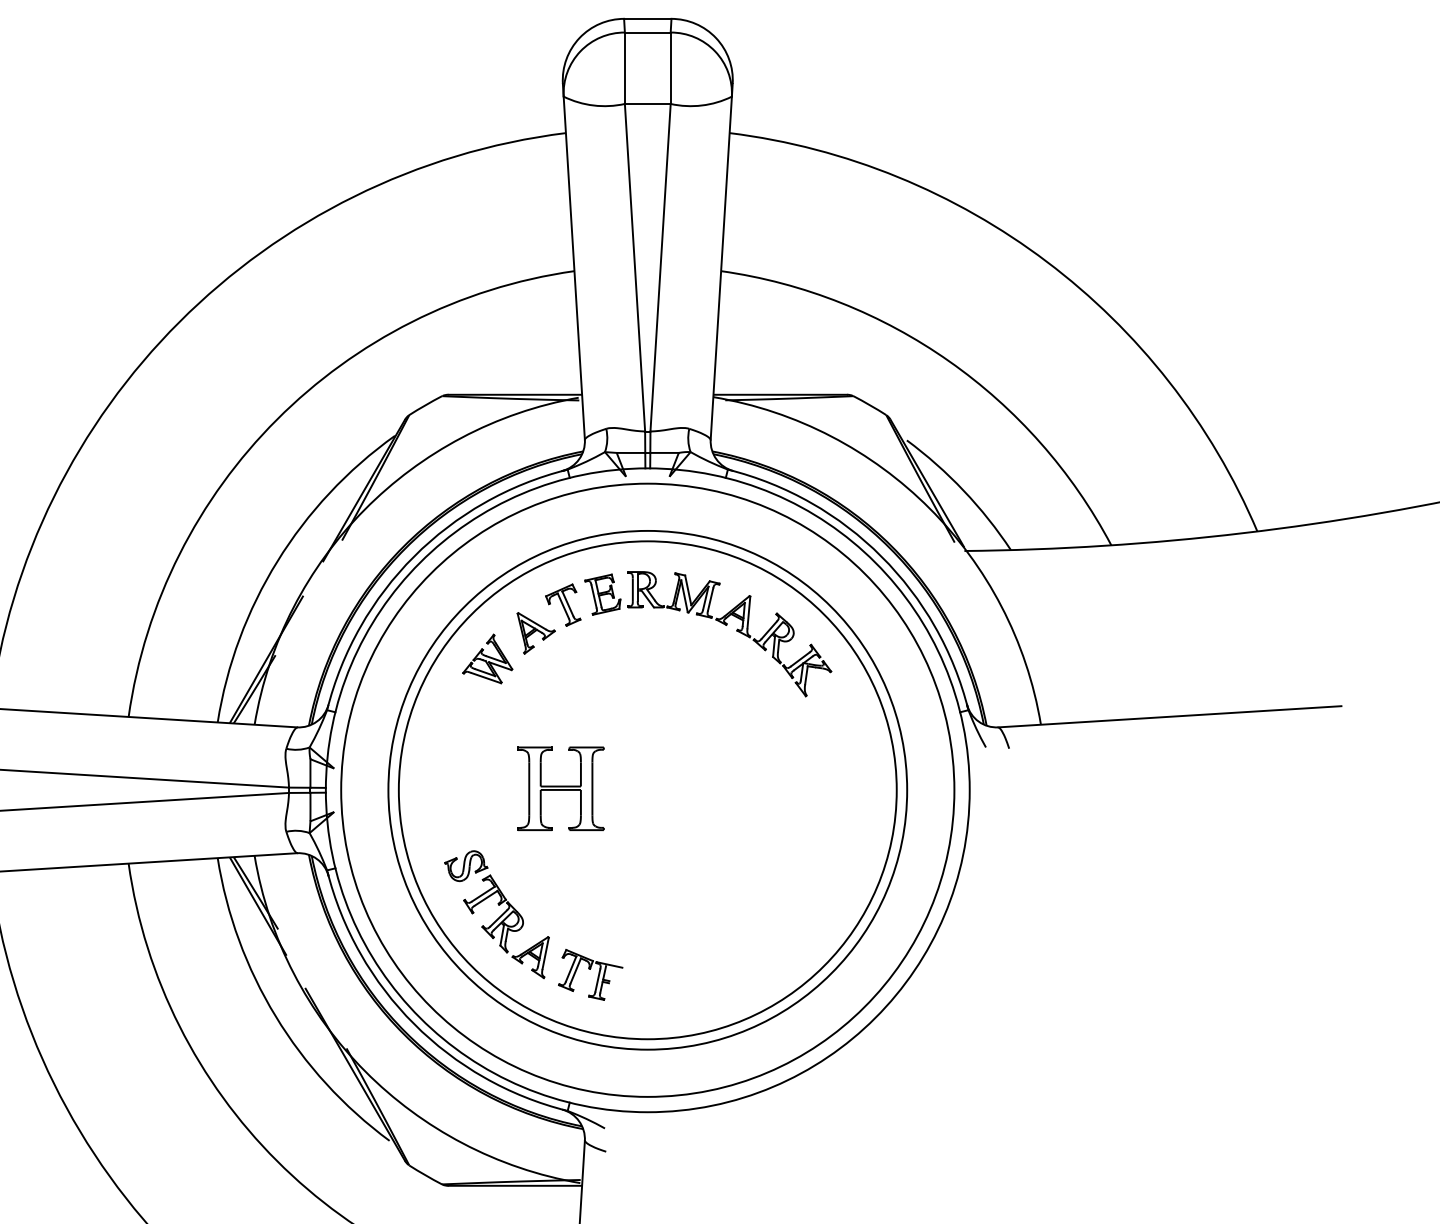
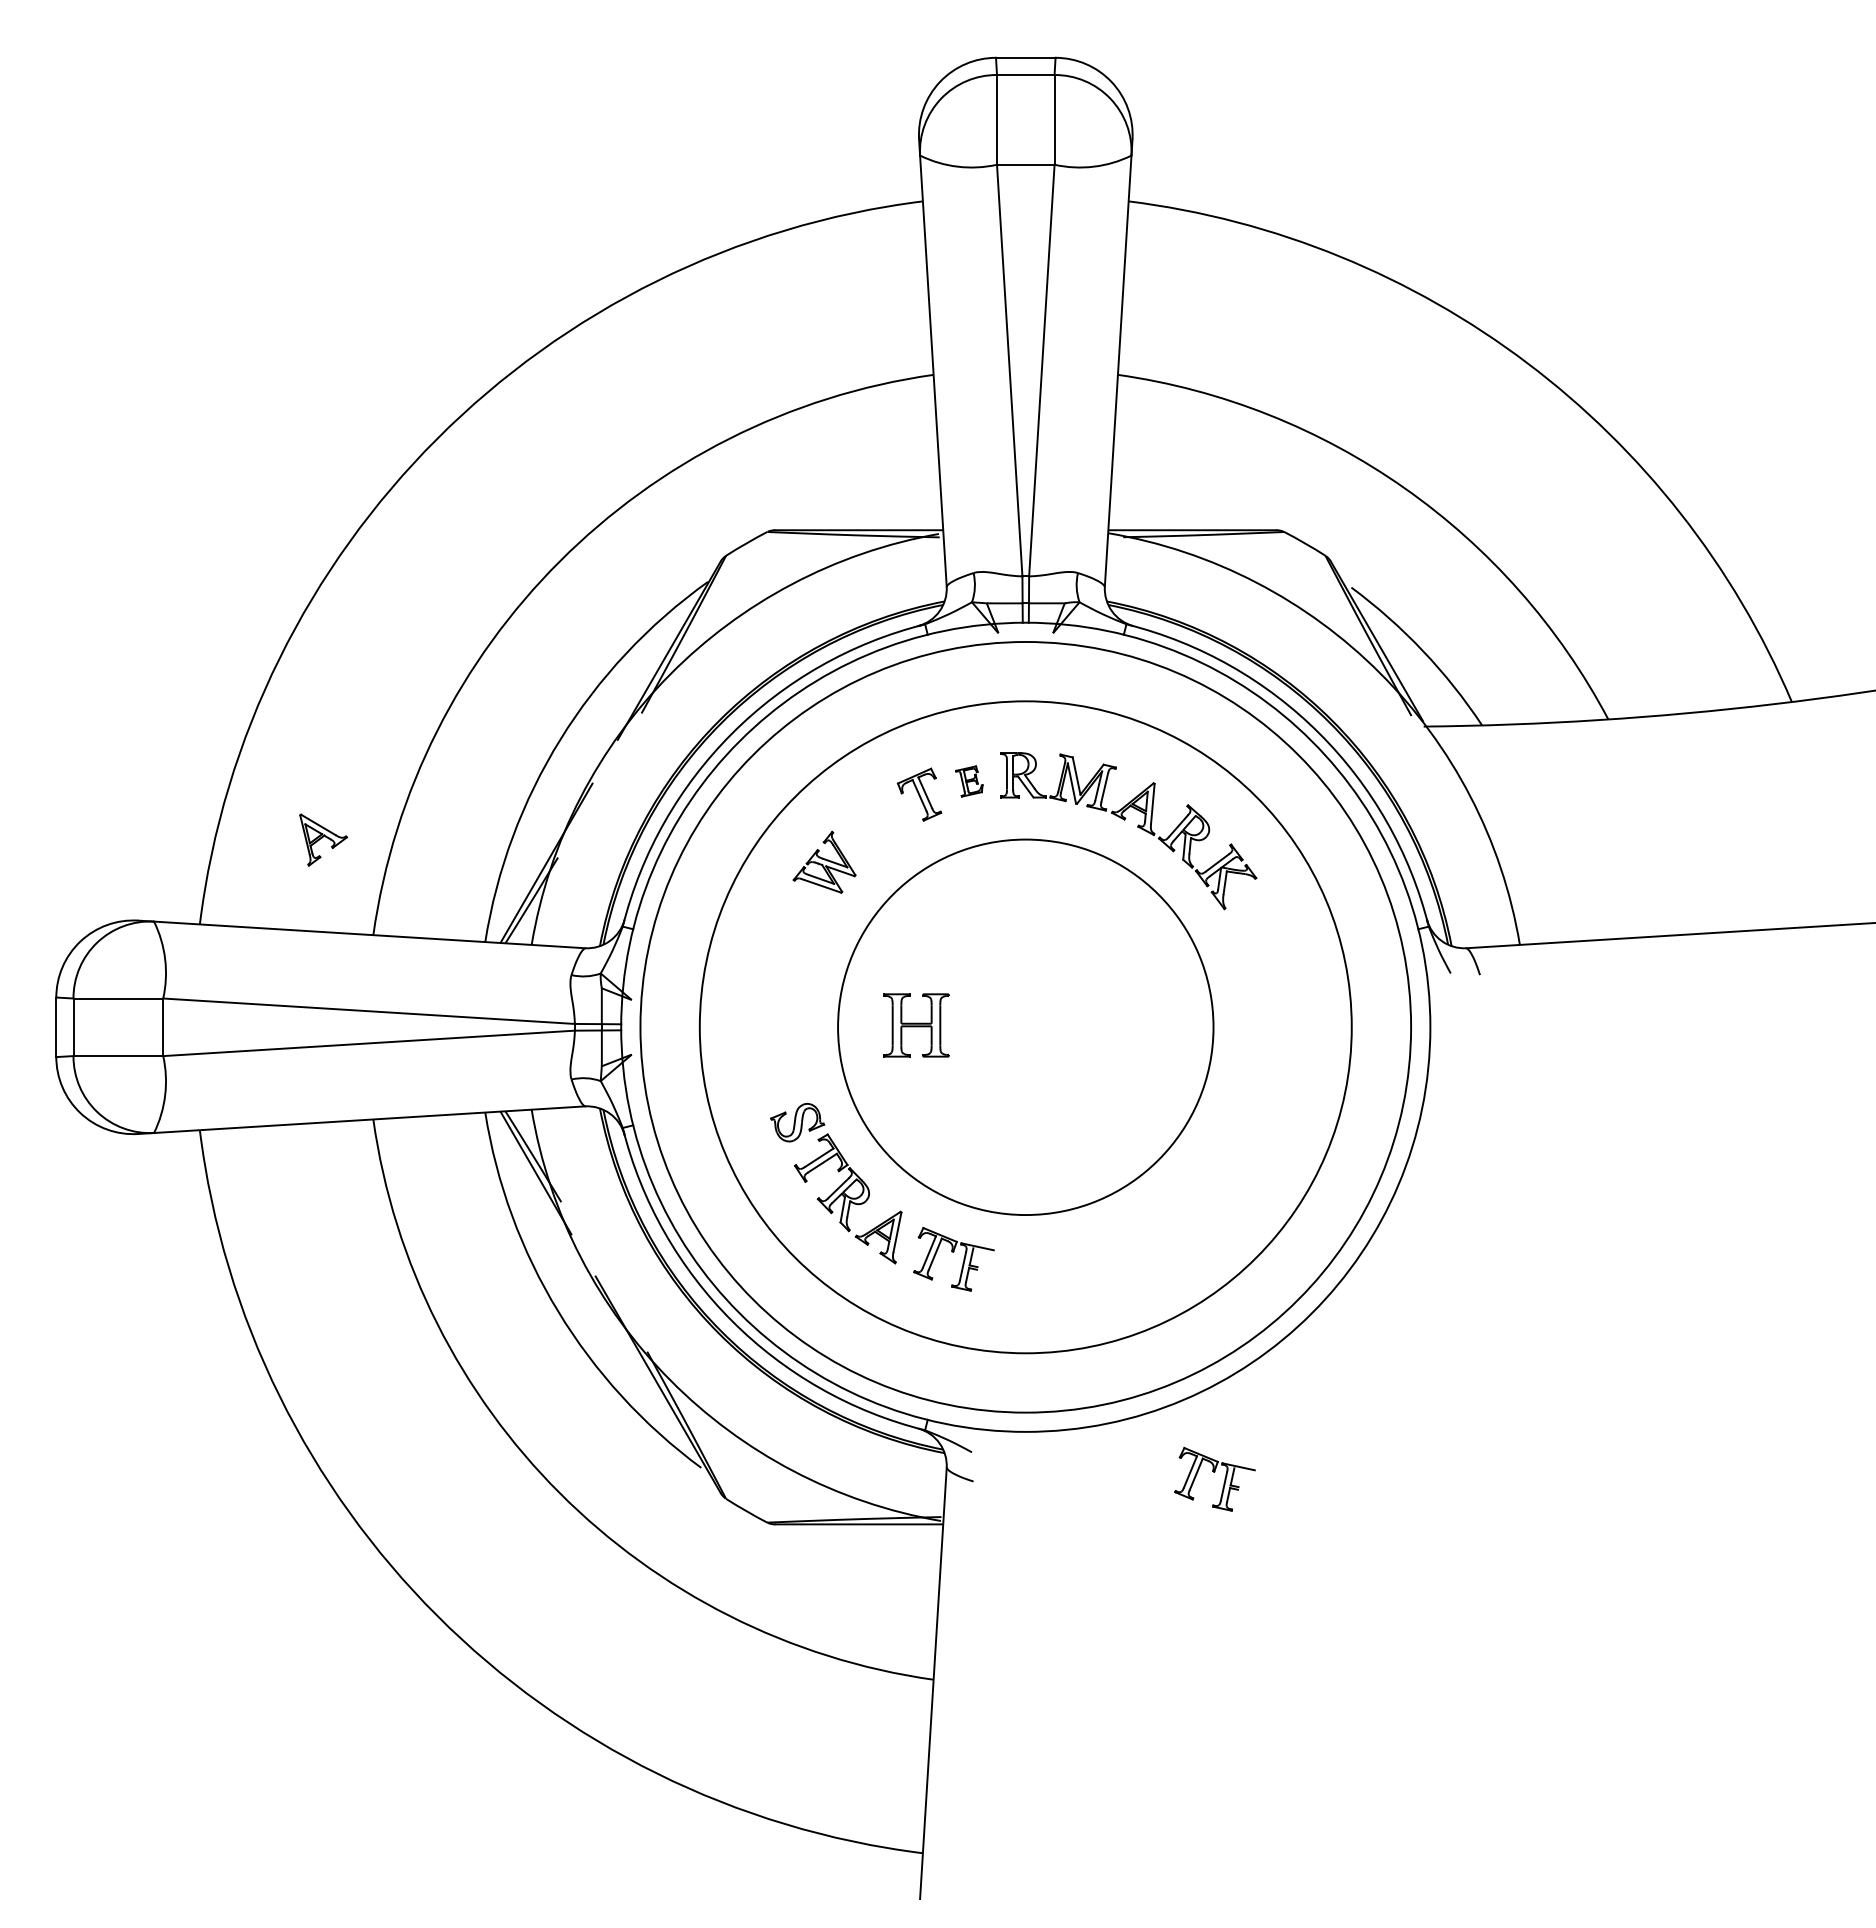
part: (603, 594) -> (969, 781), size x0.6
part: (536, 632) -> (323, 839), moved
part: (560, 788) -> (916, 1025), size x0.6
circle: (647, 790) -> (1025, 1027), size x0.6
part: (797, 1144) -> (1214, 1472), added

